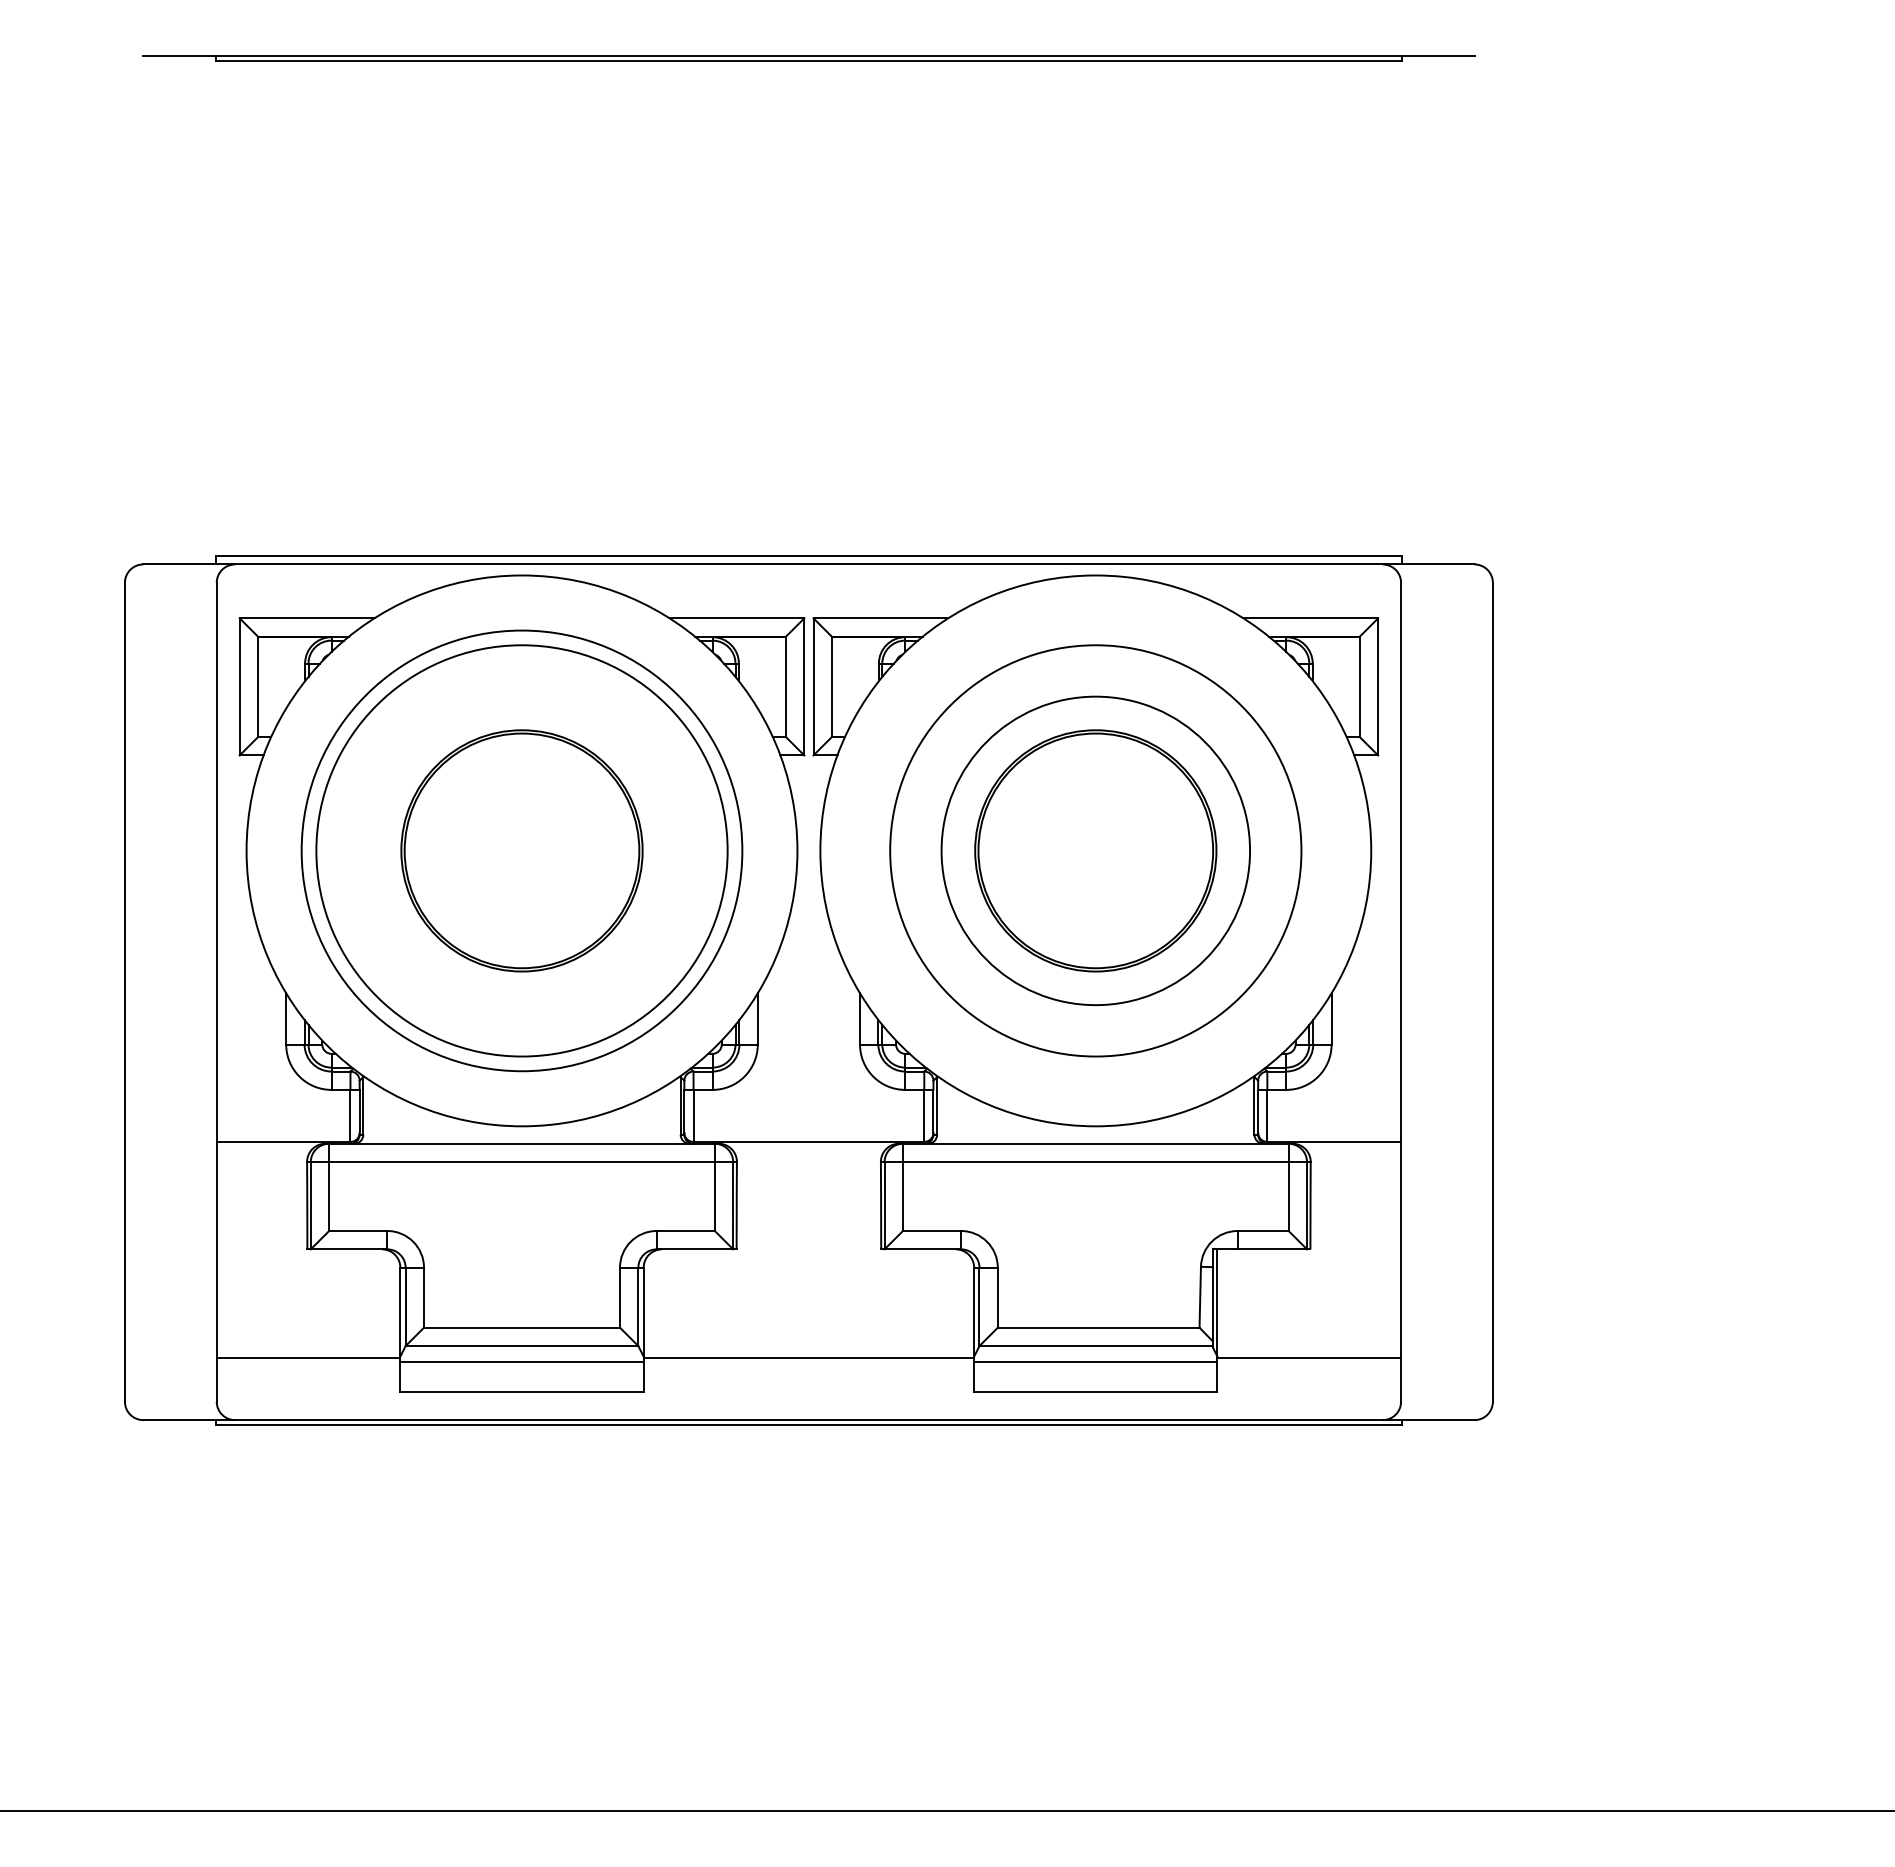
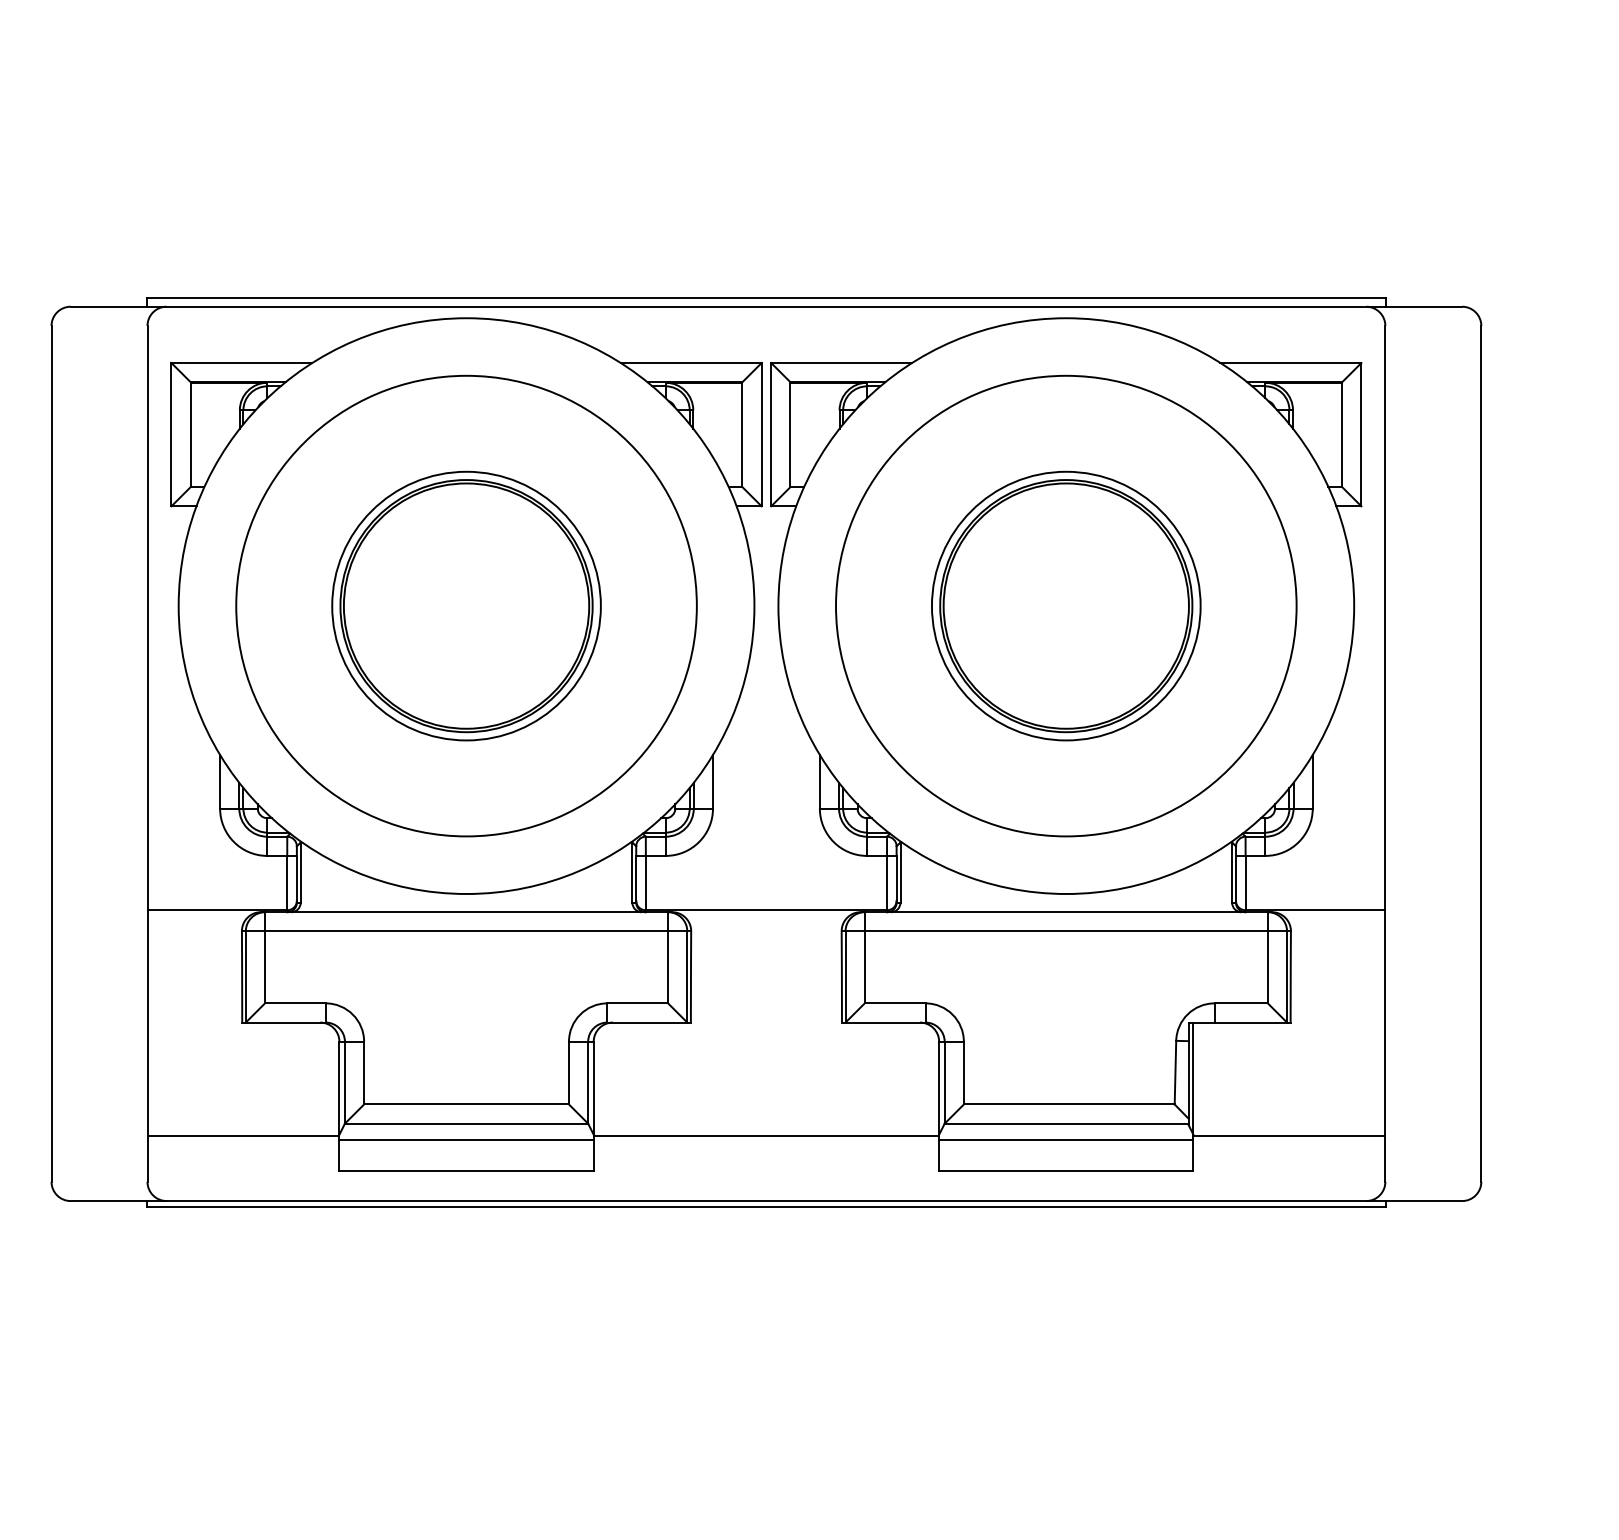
circle: (521, 850) -> (466, 605), size x0.62
circle: (1095, 850) -> (1065, 605), size x0.62
circle: (1095, 850) -> (1065, 605), size x1.43

